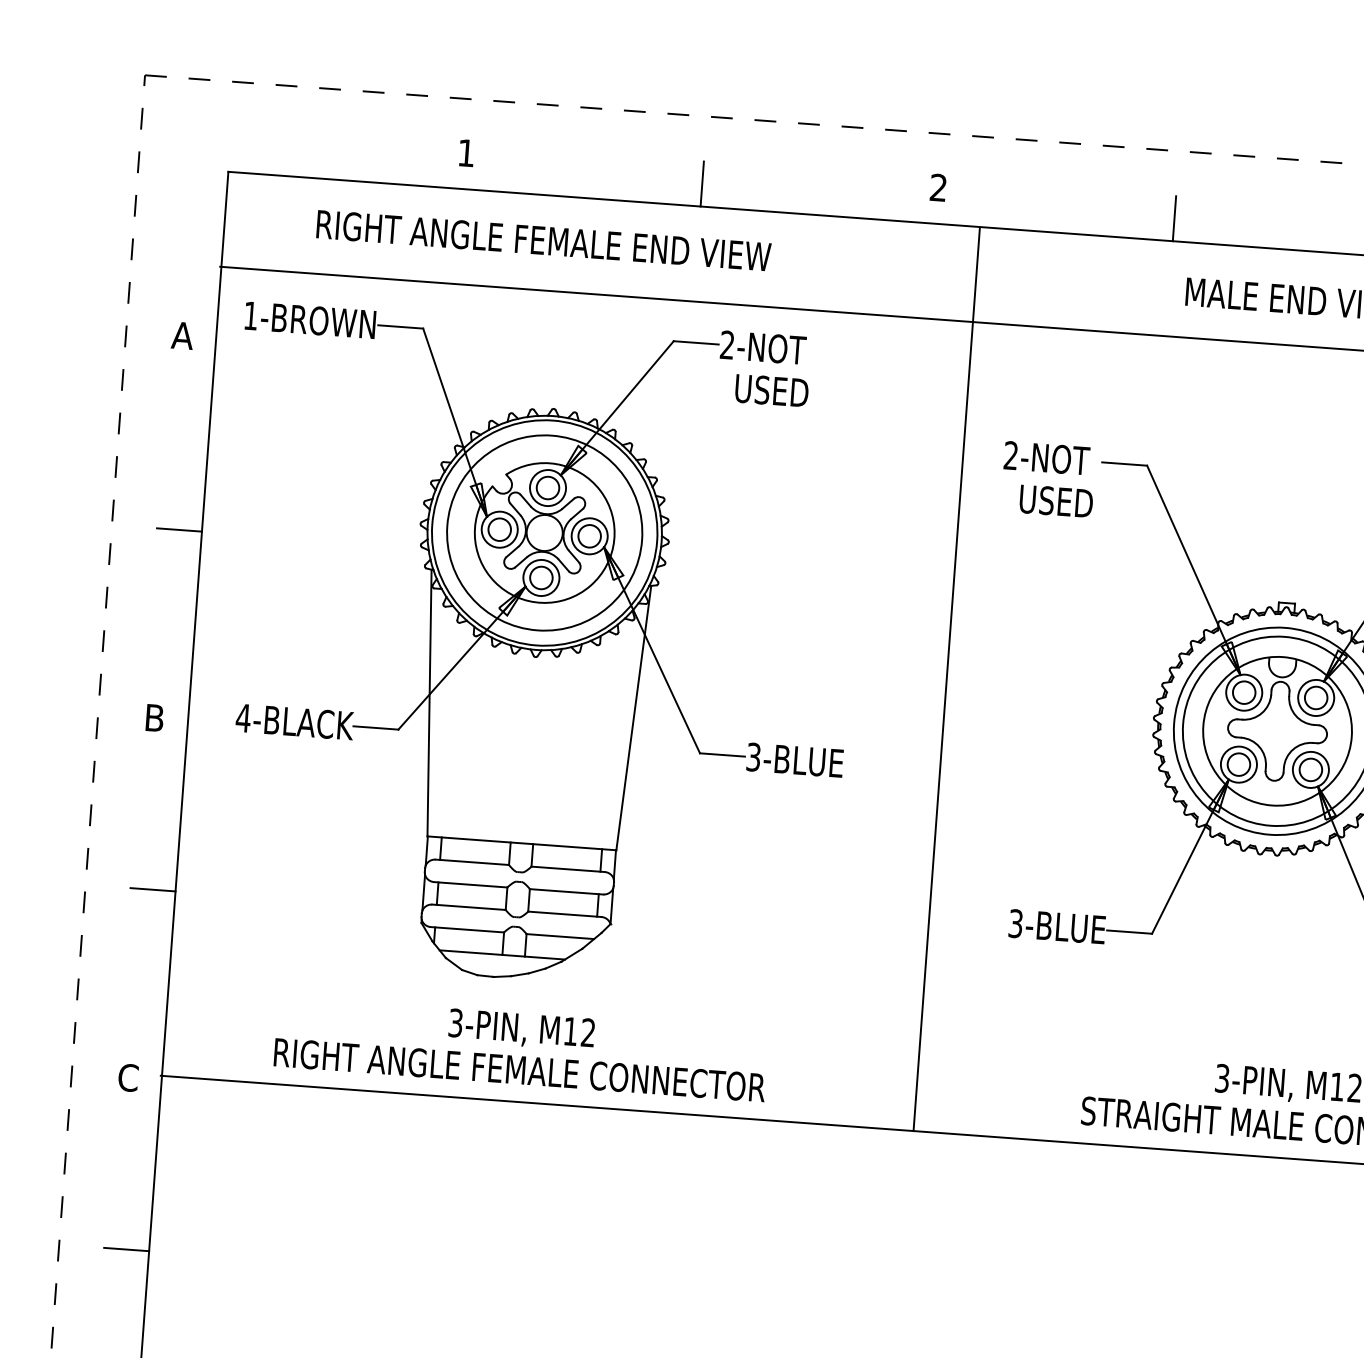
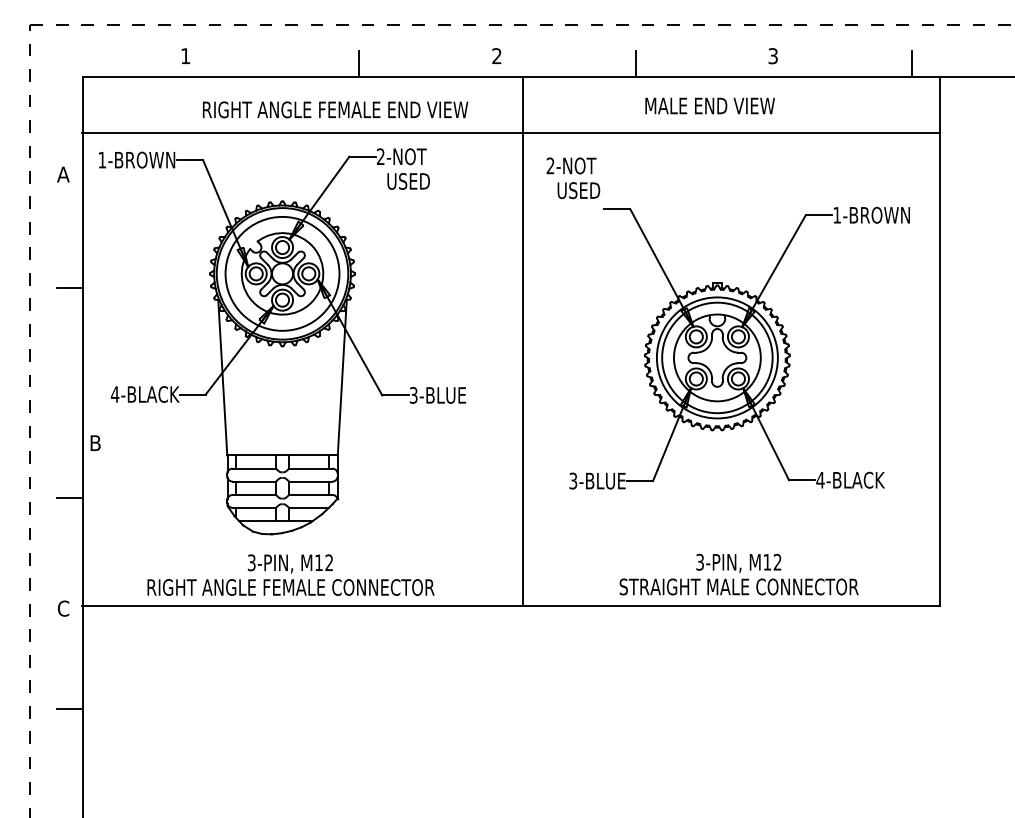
text: (466, 151) -> (185, 55), moved
text: (543, 240) -> (335, 109), moved
text: (1048, 480) -> (573, 178), moved
text: (154, 716) -> (95, 442), moved

